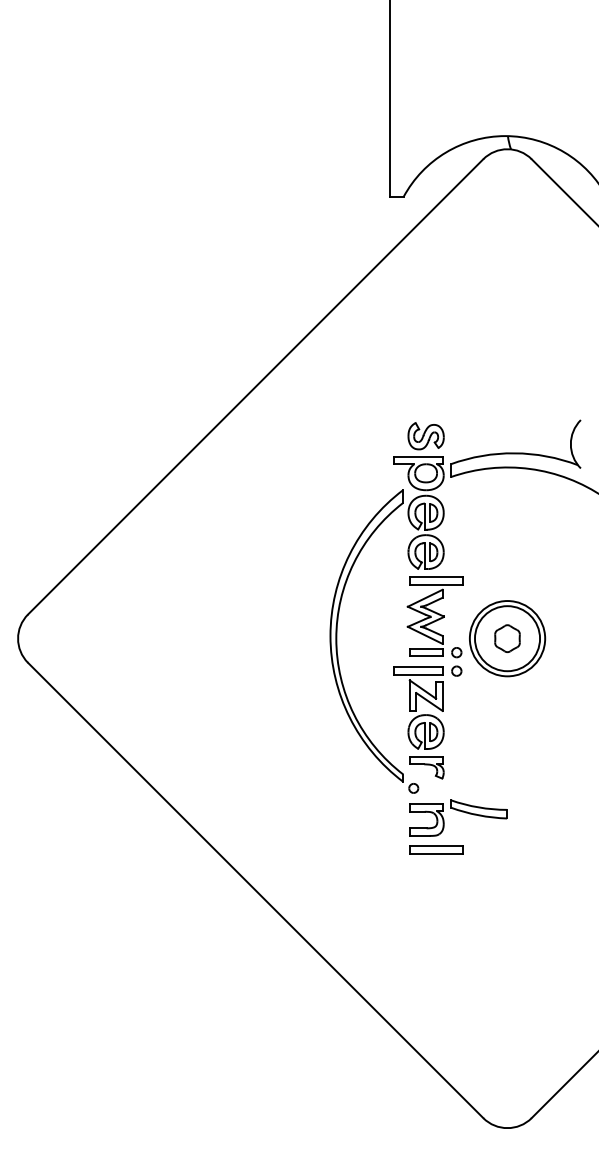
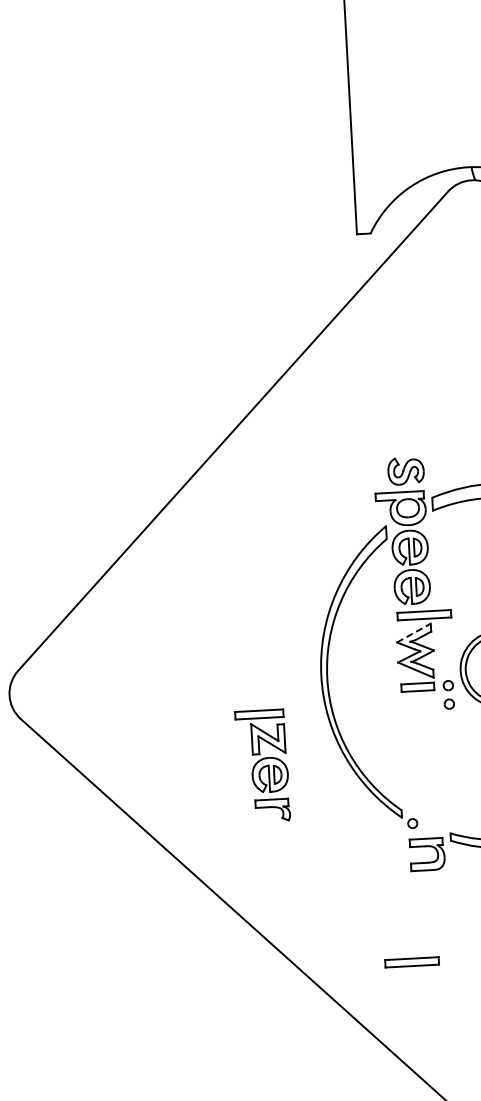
line: (425, 598) -> (414, 633), solid -> dashed
part: (418, 722) -> (262, 765), moved
part: (436, 849) -> (411, 961), moved

